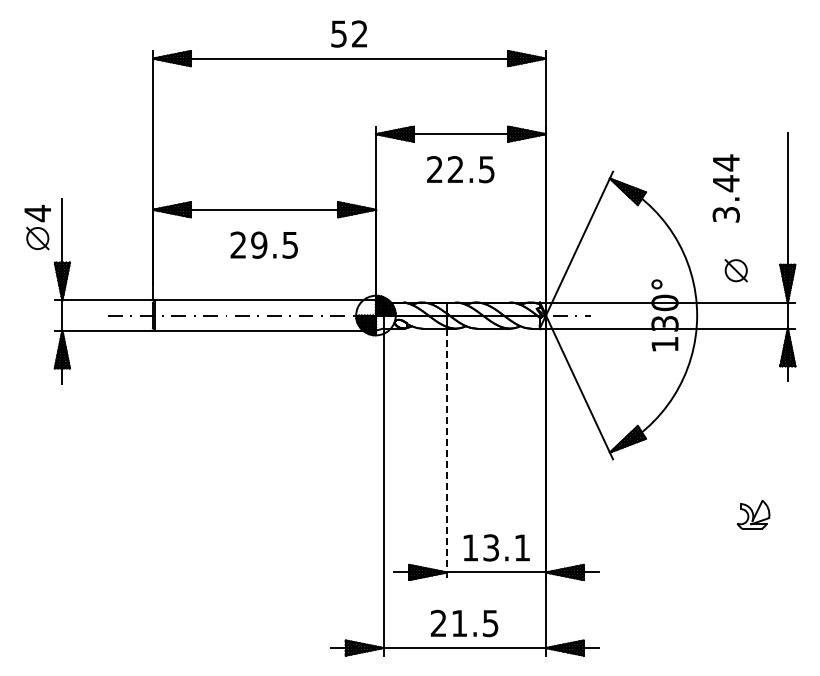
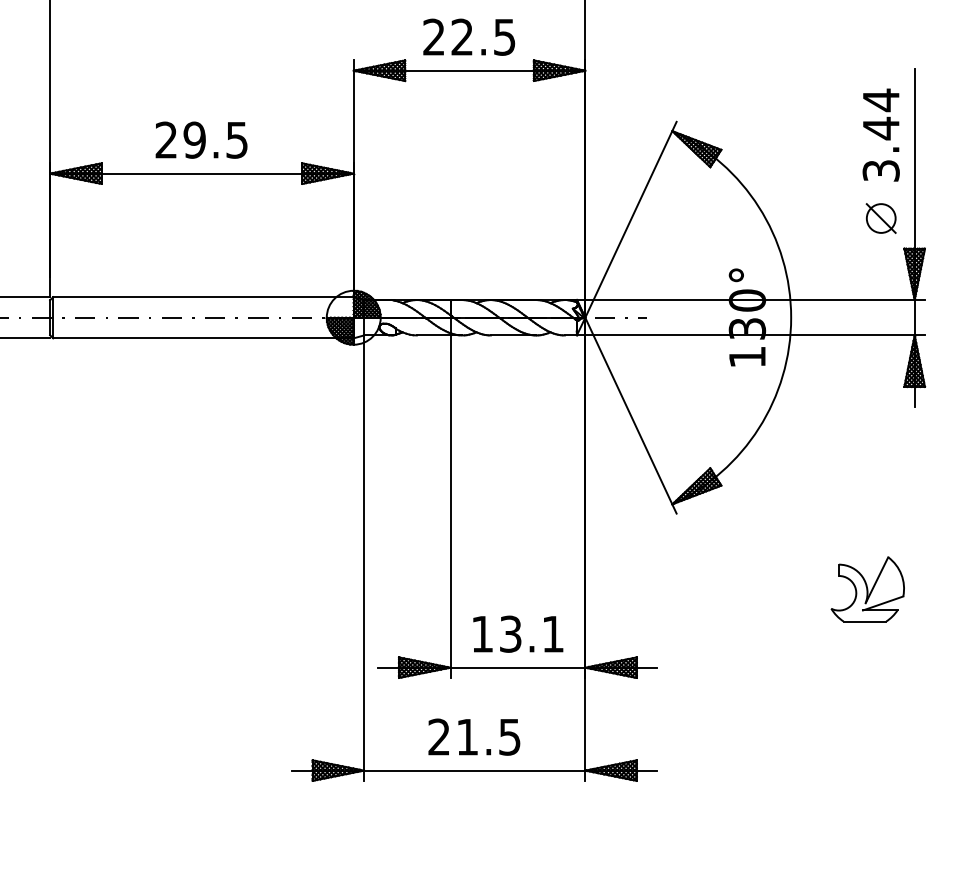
text: (460, 169) -> (468, 37), moved
text: (725, 188) -> (880, 135), moved
text: (263, 244) -> (200, 139), moved
part: (735, 270) -> (880, 218), moved
line: (447, 454) -> (451, 506), dashed -> solid
part: (753, 514) -> (867, 588), size x1.67

